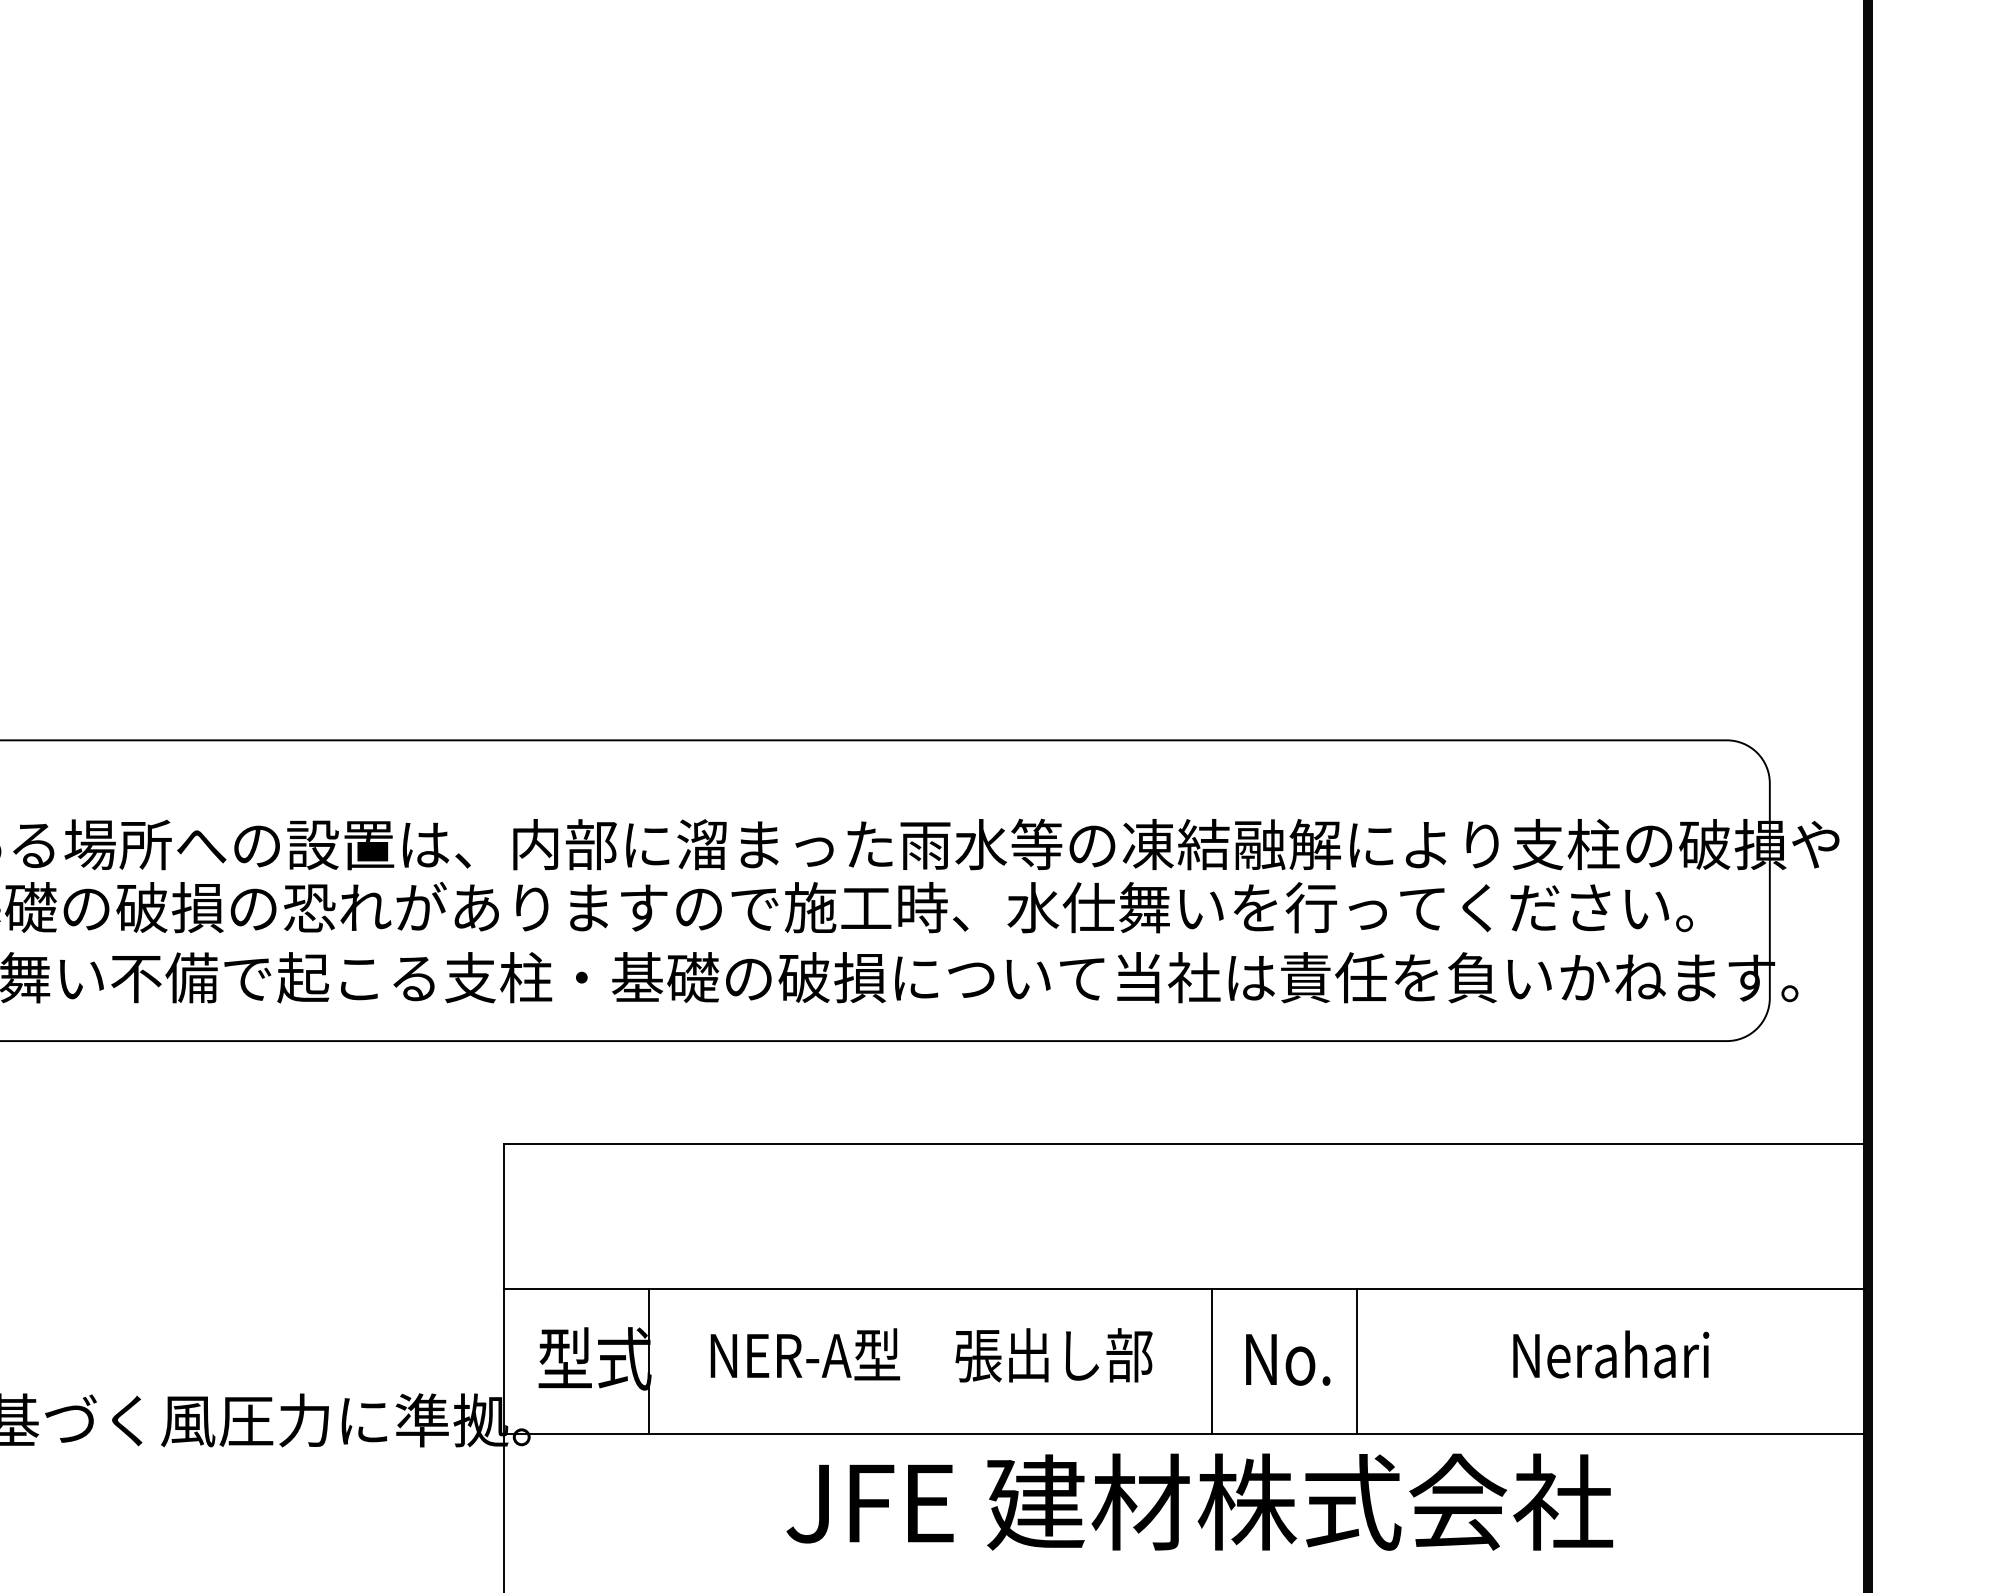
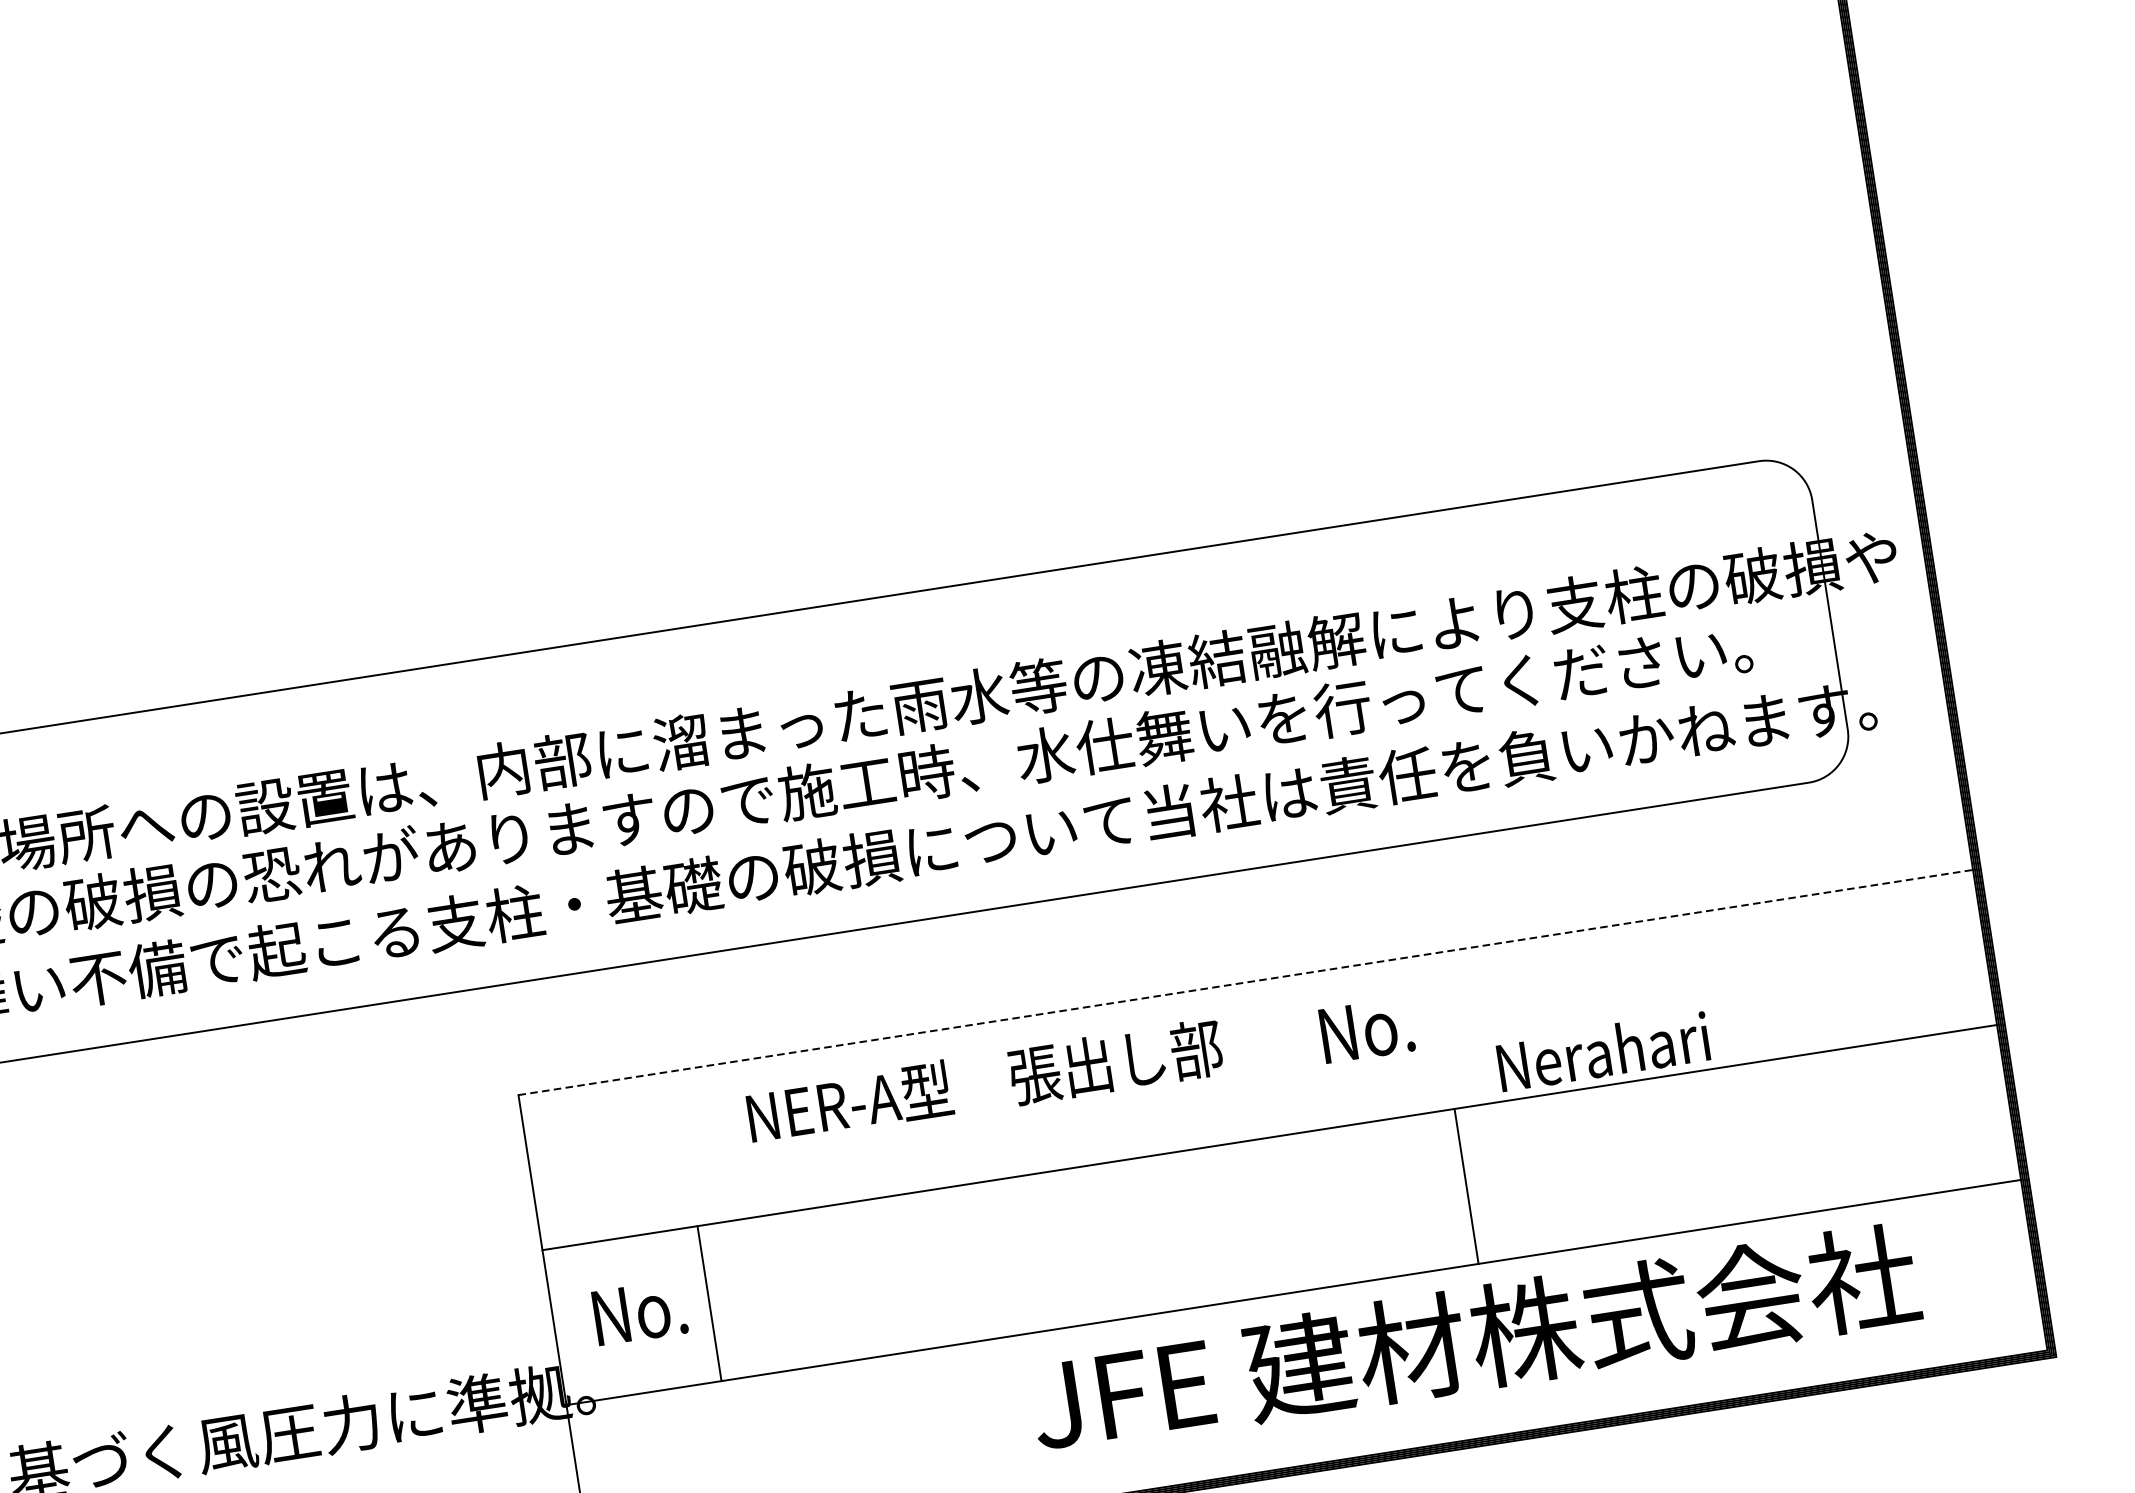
line: (1184, 1144) -> (1246, 982), solid -> dashed
text: (1611, 1354) -> (1603, 1051), moved
text: (931, 1355) -> (984, 1082), moved
text: (594, 1358) -> (651, 1309), 型式 -> No.
text: (1288, 1359) -> (1367, 1029), moved
line: (1211, 1361) -> (1311, 1210), removed
text: (1199, 1501) -> (1474, 1338), moved

